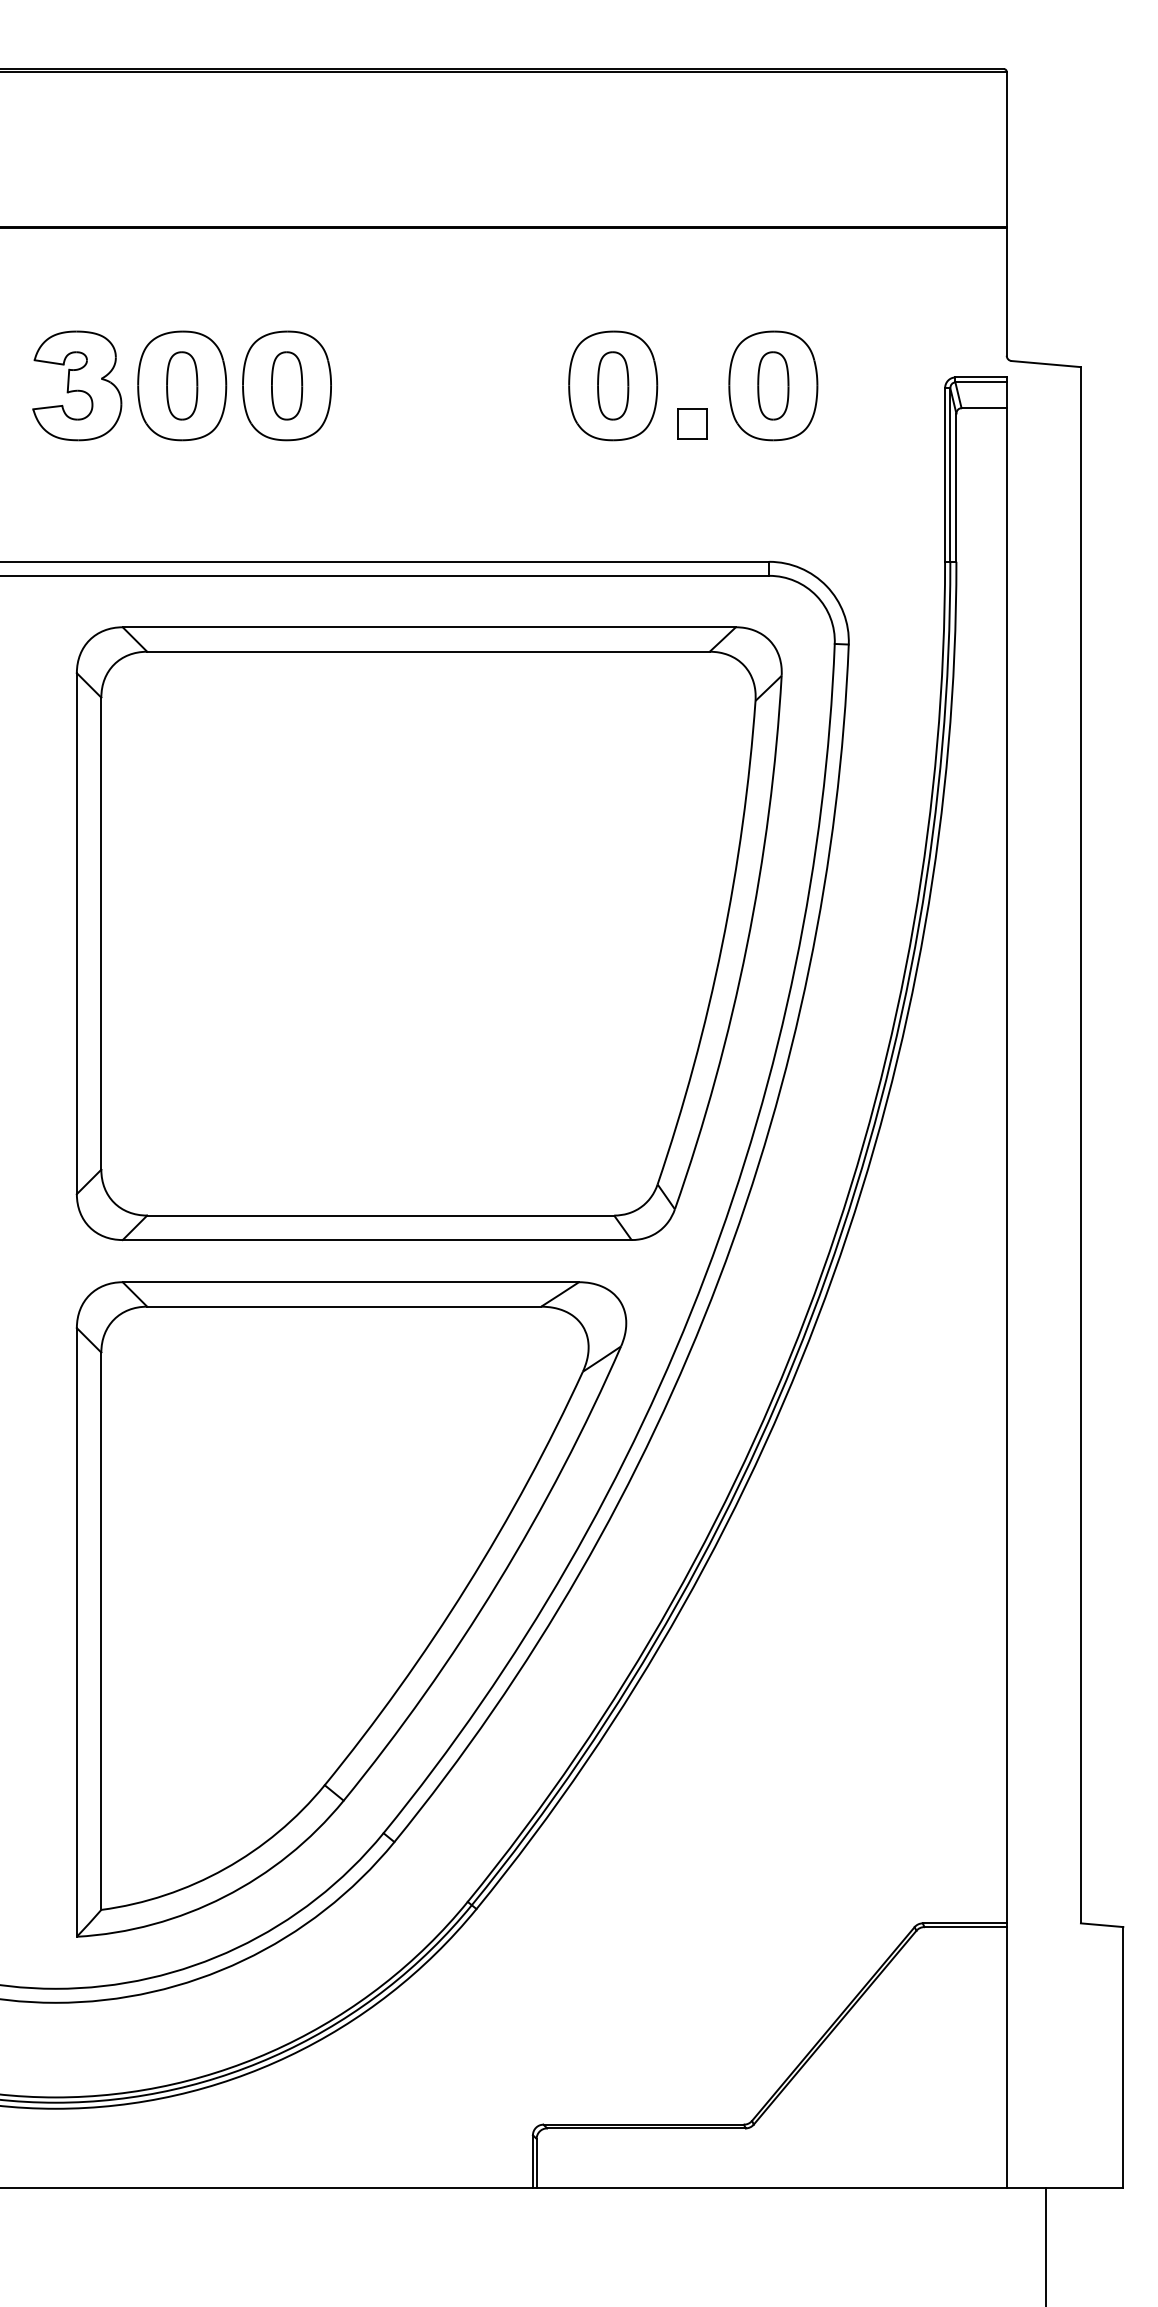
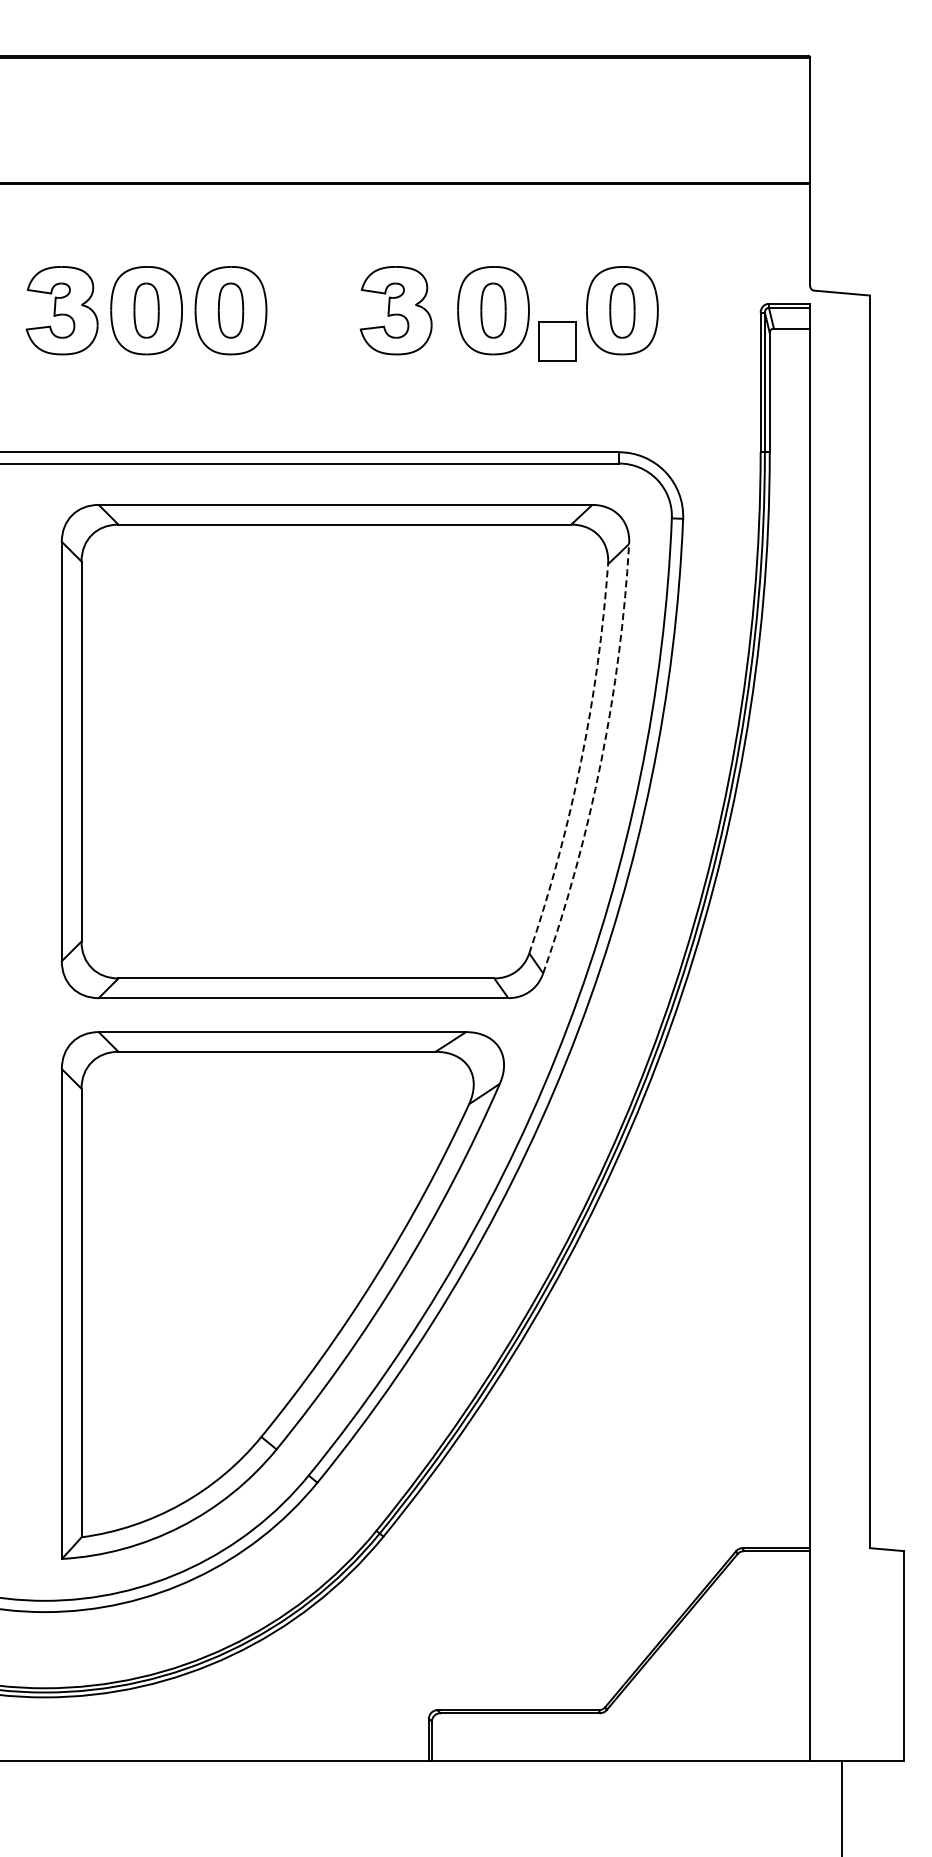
part: (491, 385) -> (395, 310), added
part: (692, 422) -> (557, 340), size x1.6
arc: (722, 946) -> (581, 761), solid -> dashed
arc: (747, 946) -> (601, 761), solid -> dashed

